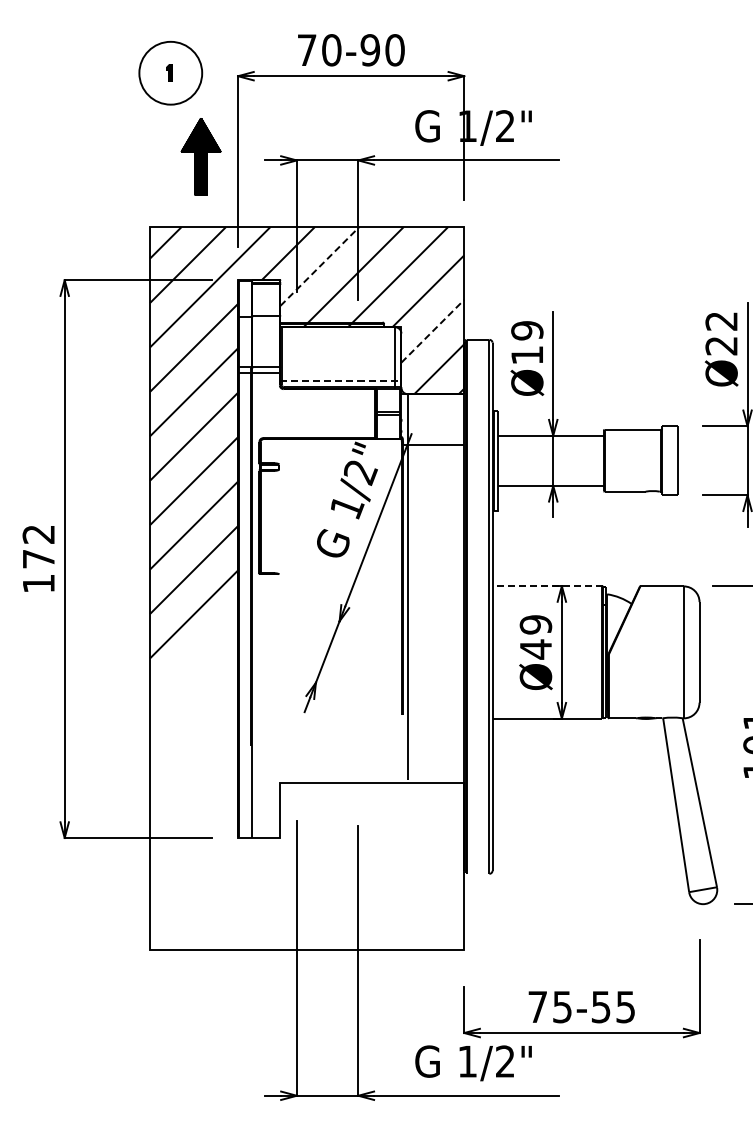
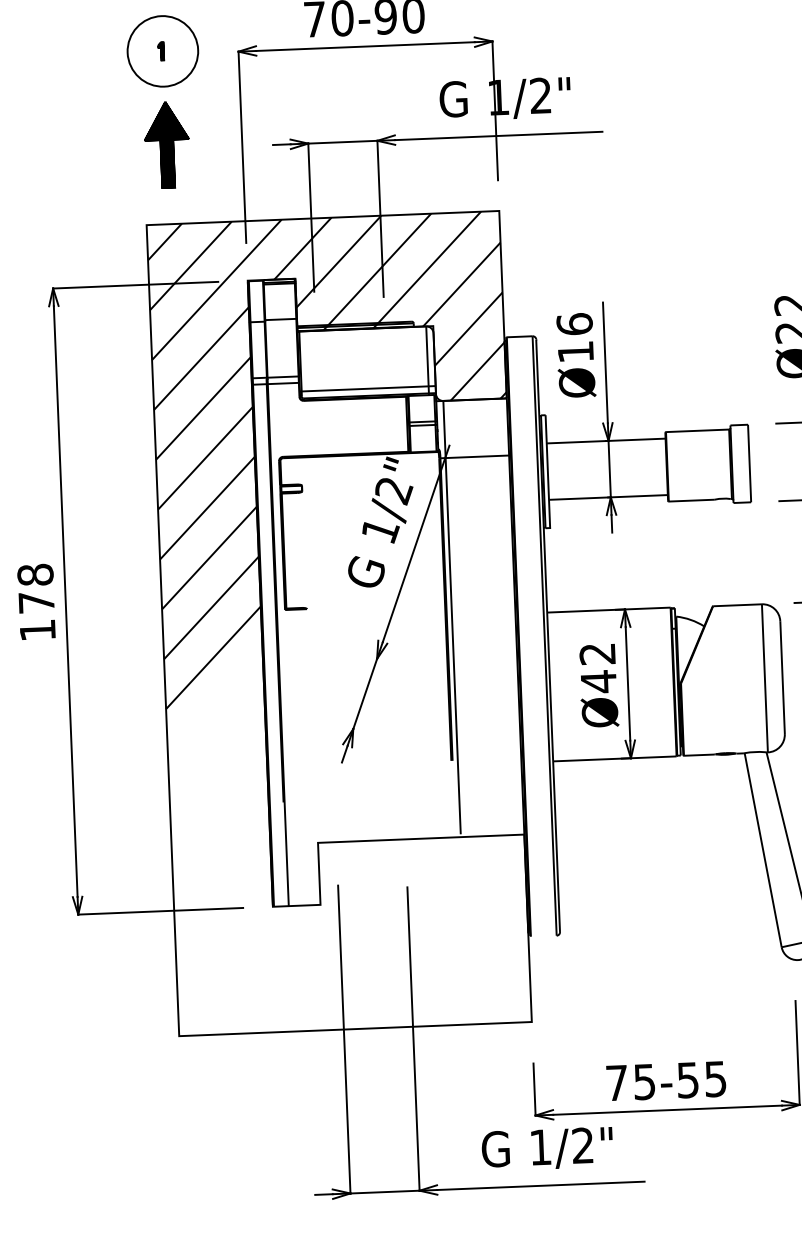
part: (200, 156) -> (166, 144), moved
line: (319, 266) -> (338, 261), dashed -> solid
line: (433, 330) -> (469, 328), dashed -> solid
text: (527, 330) -> (574, 324), Ø19 -> Ø16
line: (341, 380) -> (368, 388), dashed -> solid
text: (38, 534) -> (35, 575), 172 -> 178
line: (547, 586) -> (608, 610), dashed -> solid
text: (535, 624) -> (597, 653), Ø49 -> Ø42

